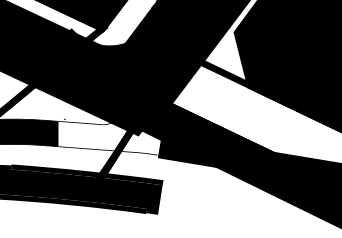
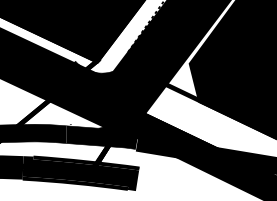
fill: (110, 128) -> (102, 130), added

